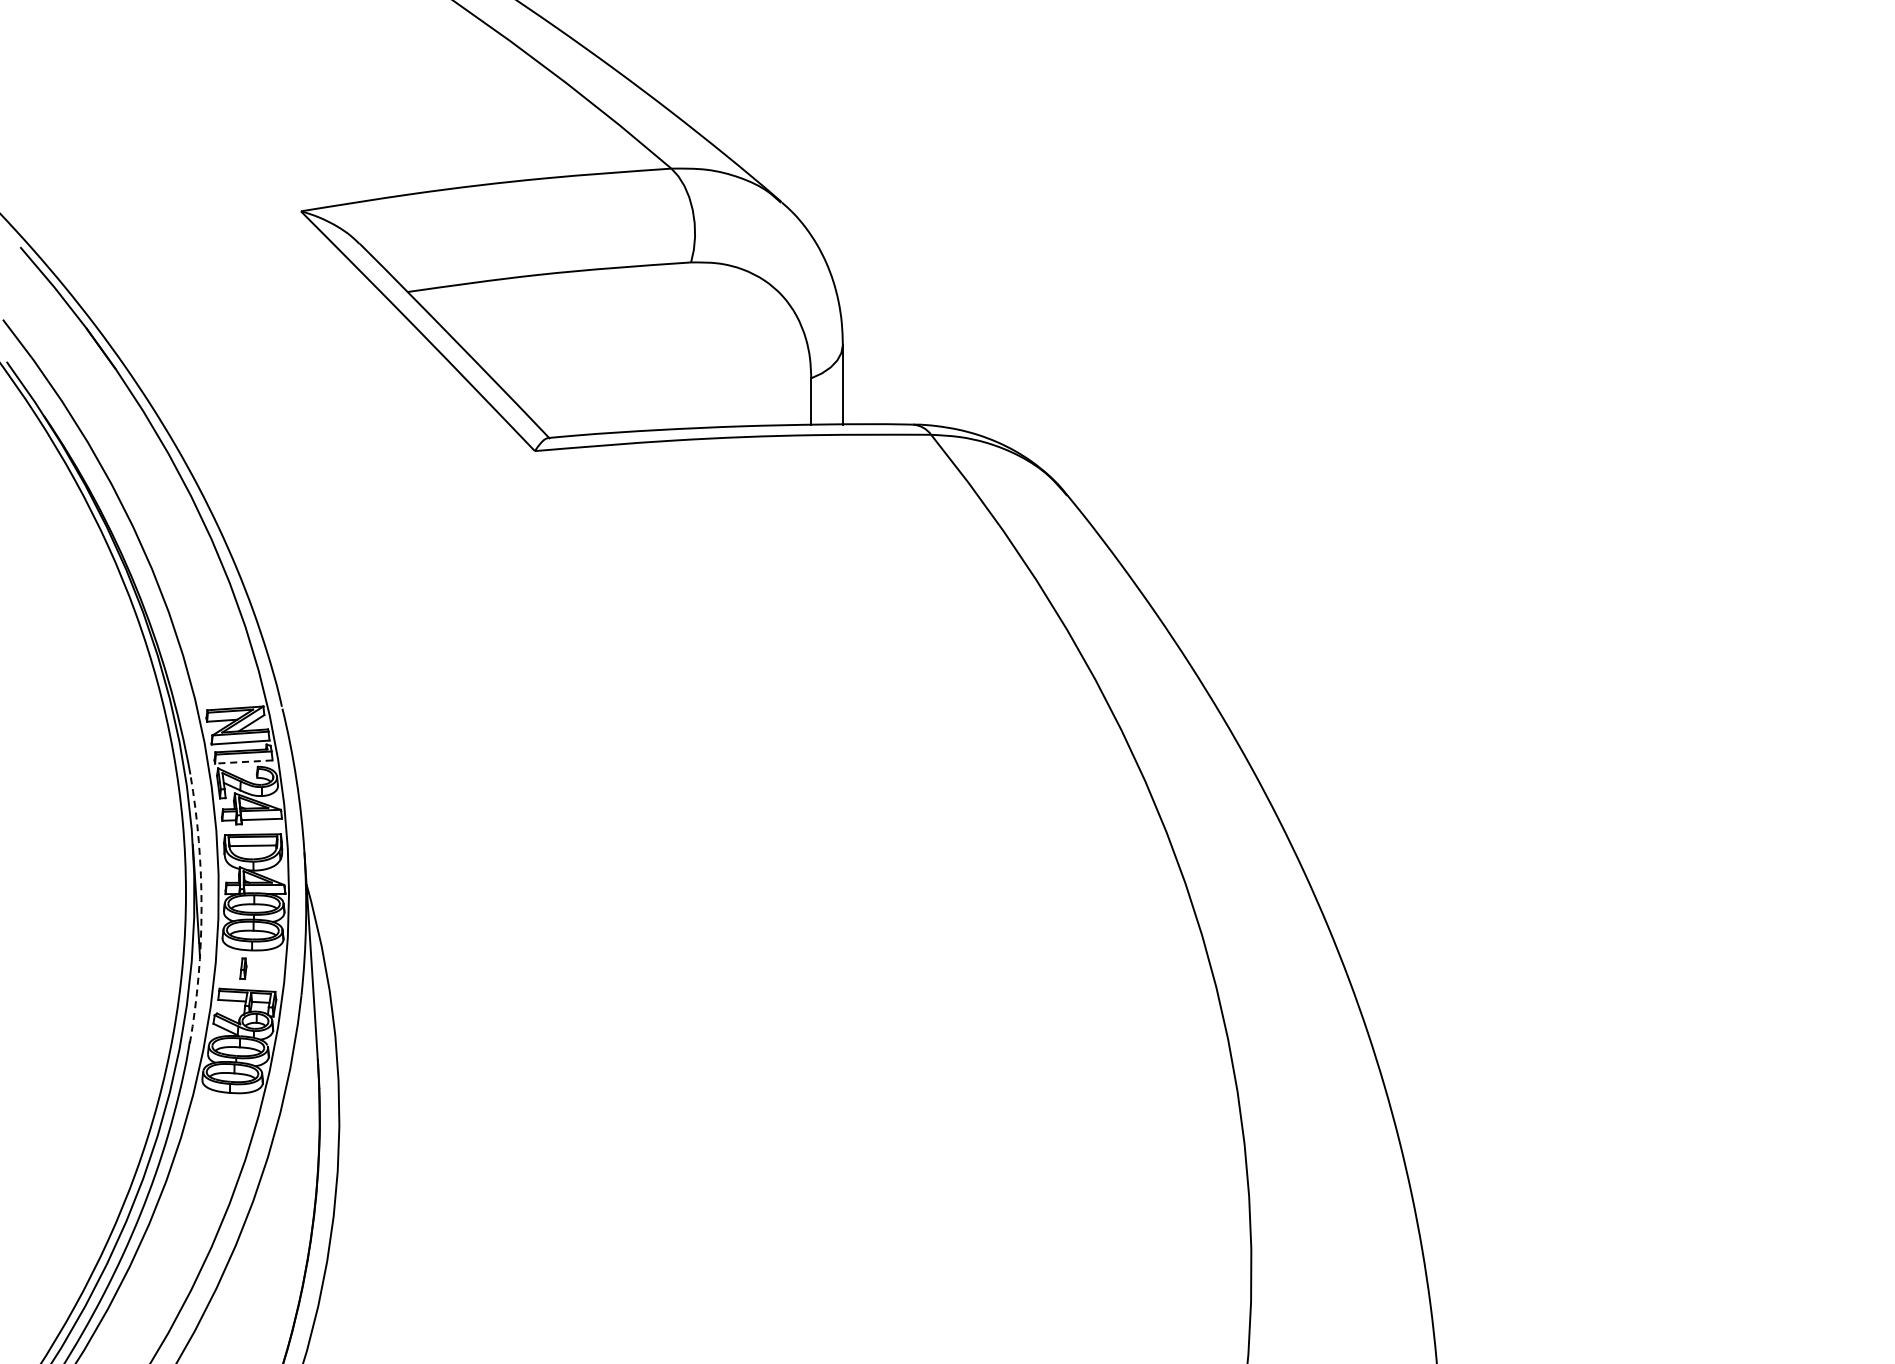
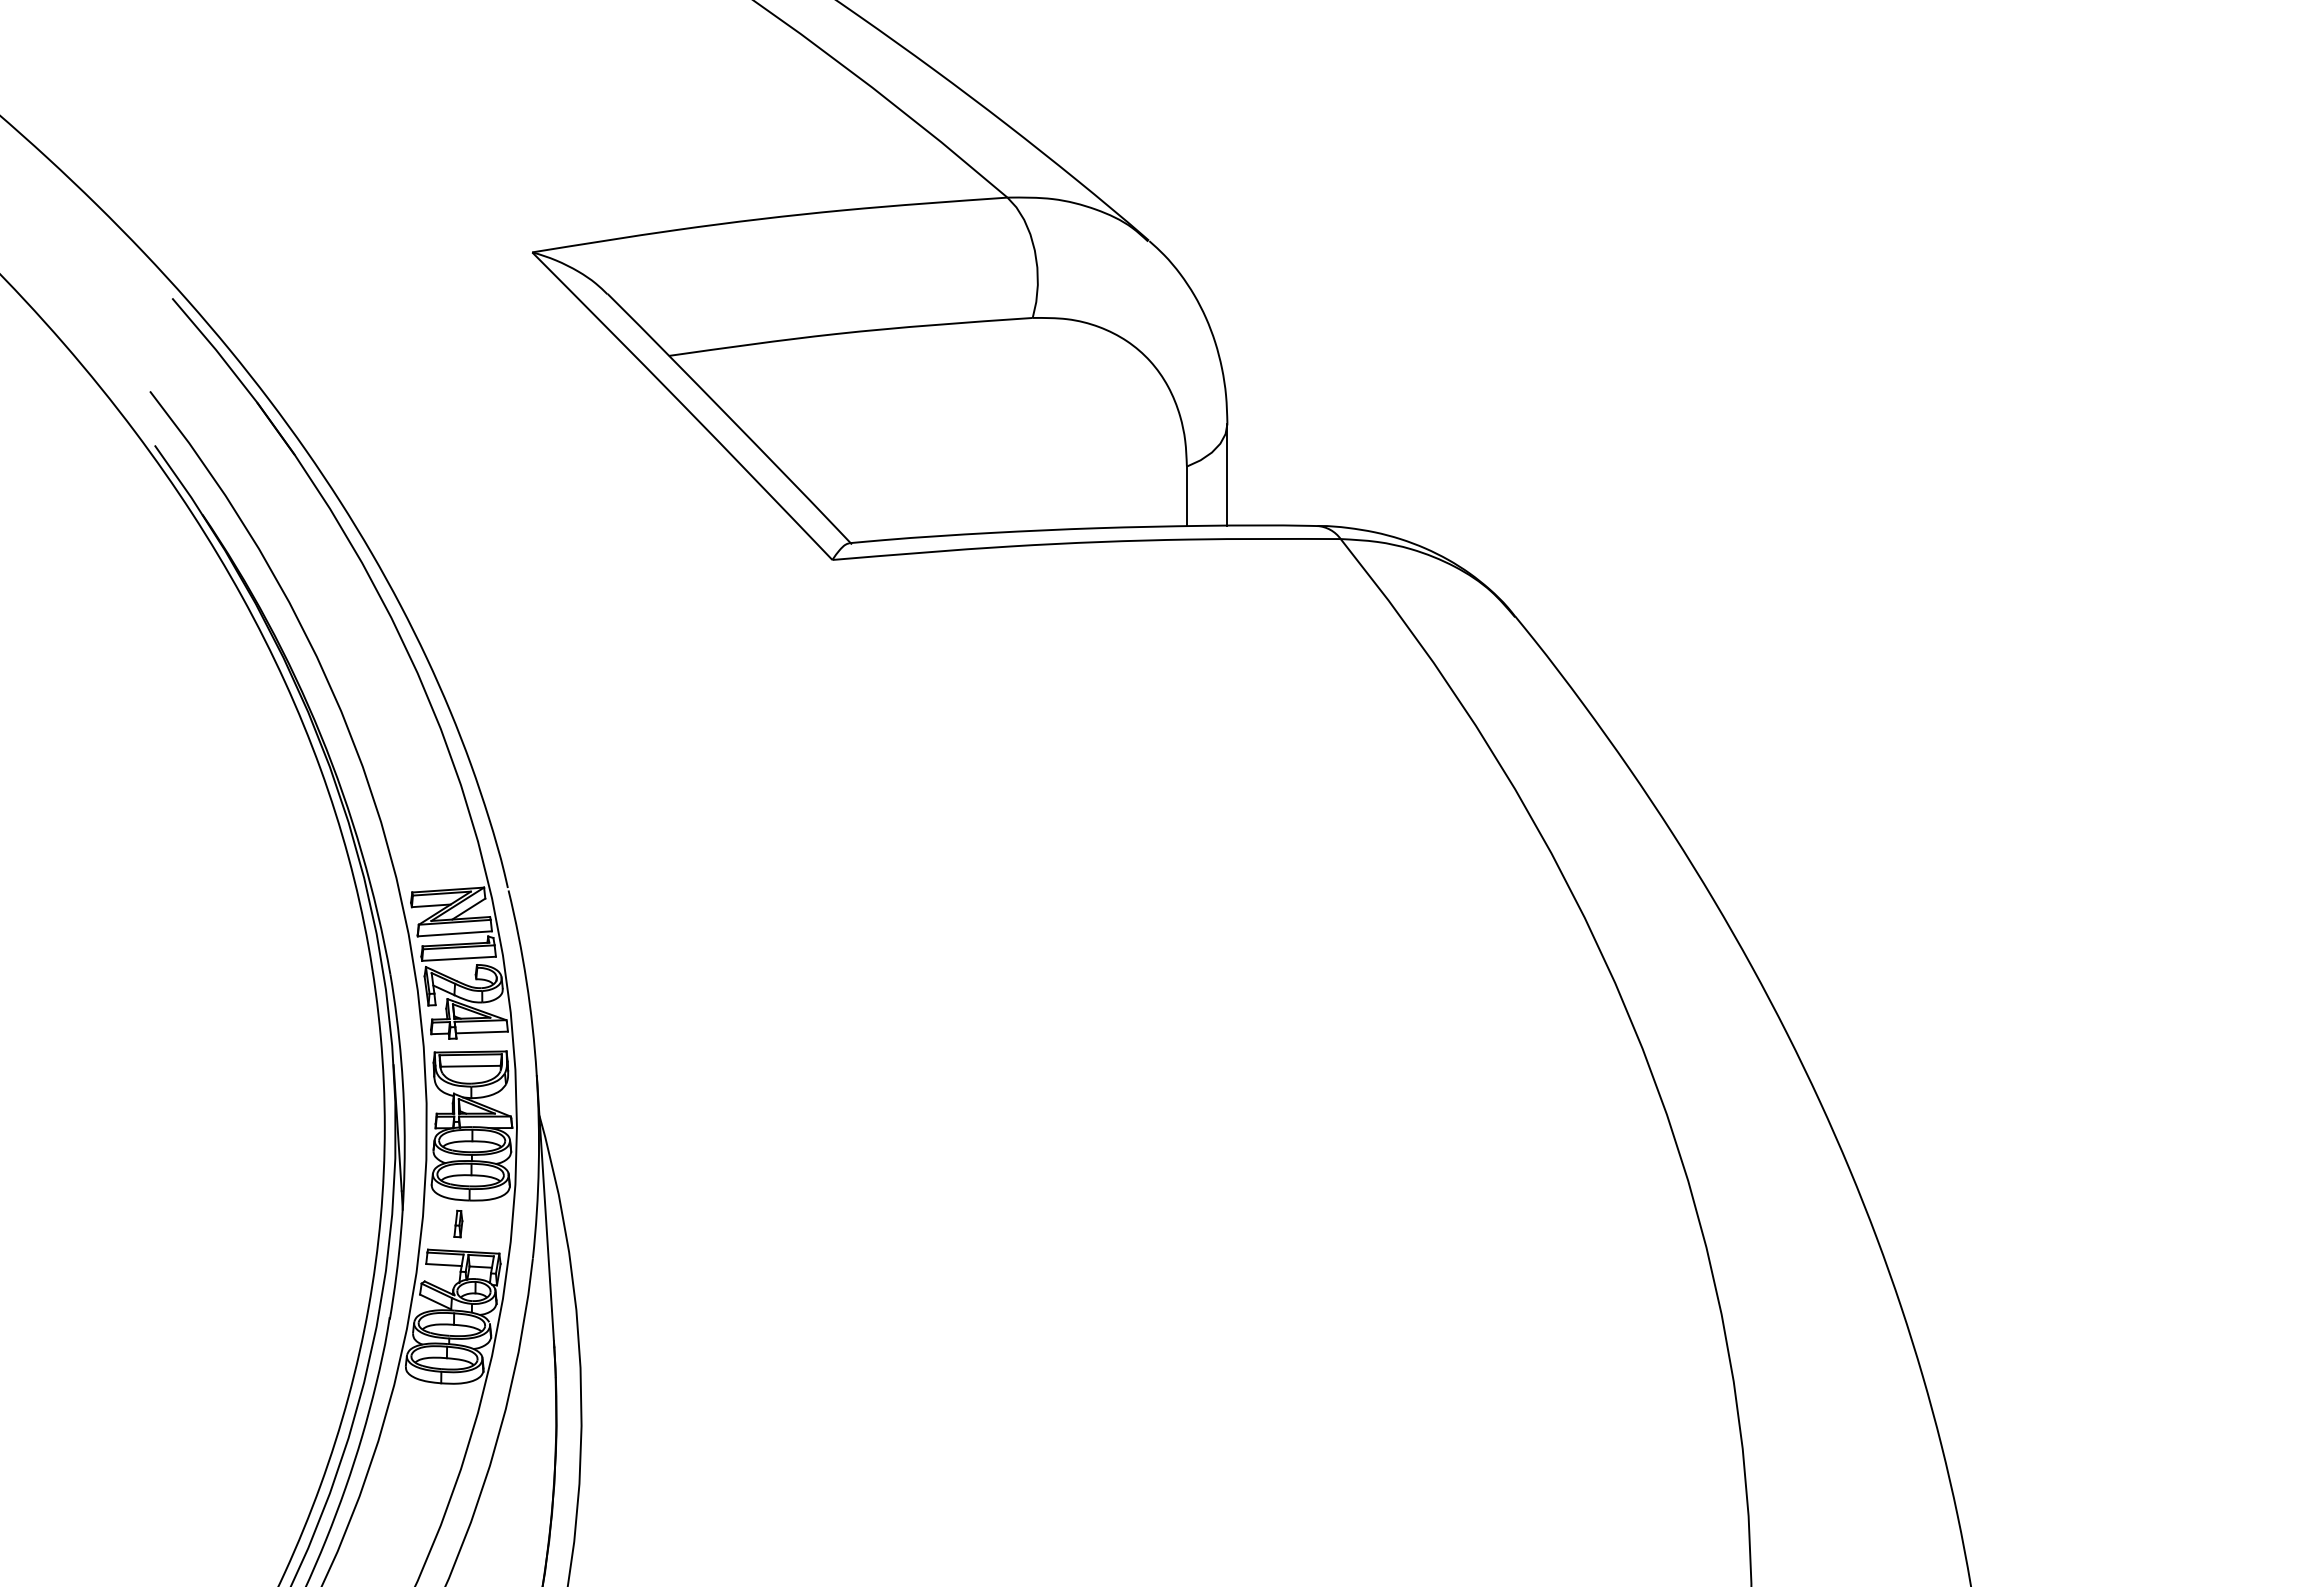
line: (243, 762) -> (458, 959), dashed -> solid
arc: (201, 908) -> (404, 1146), dashed -> solid

